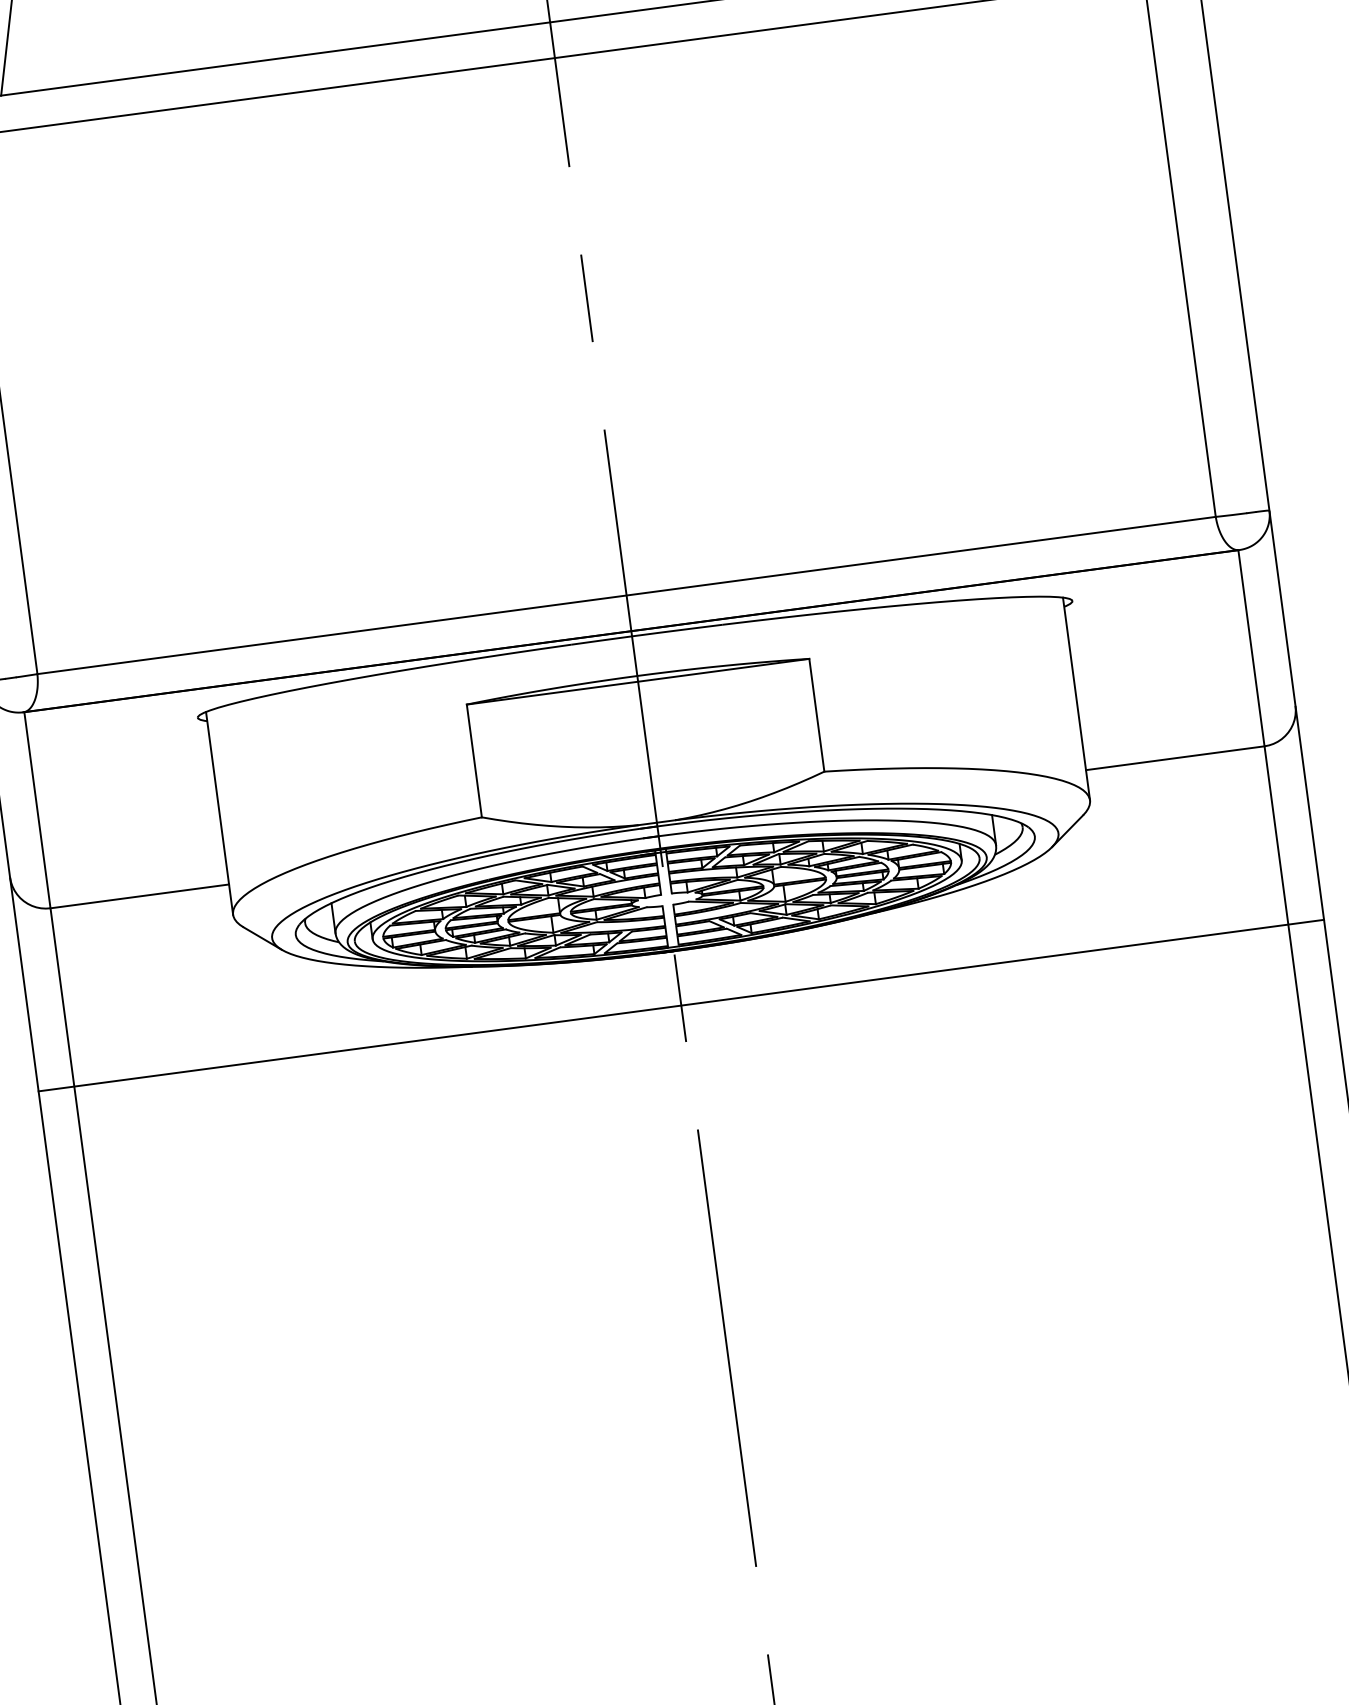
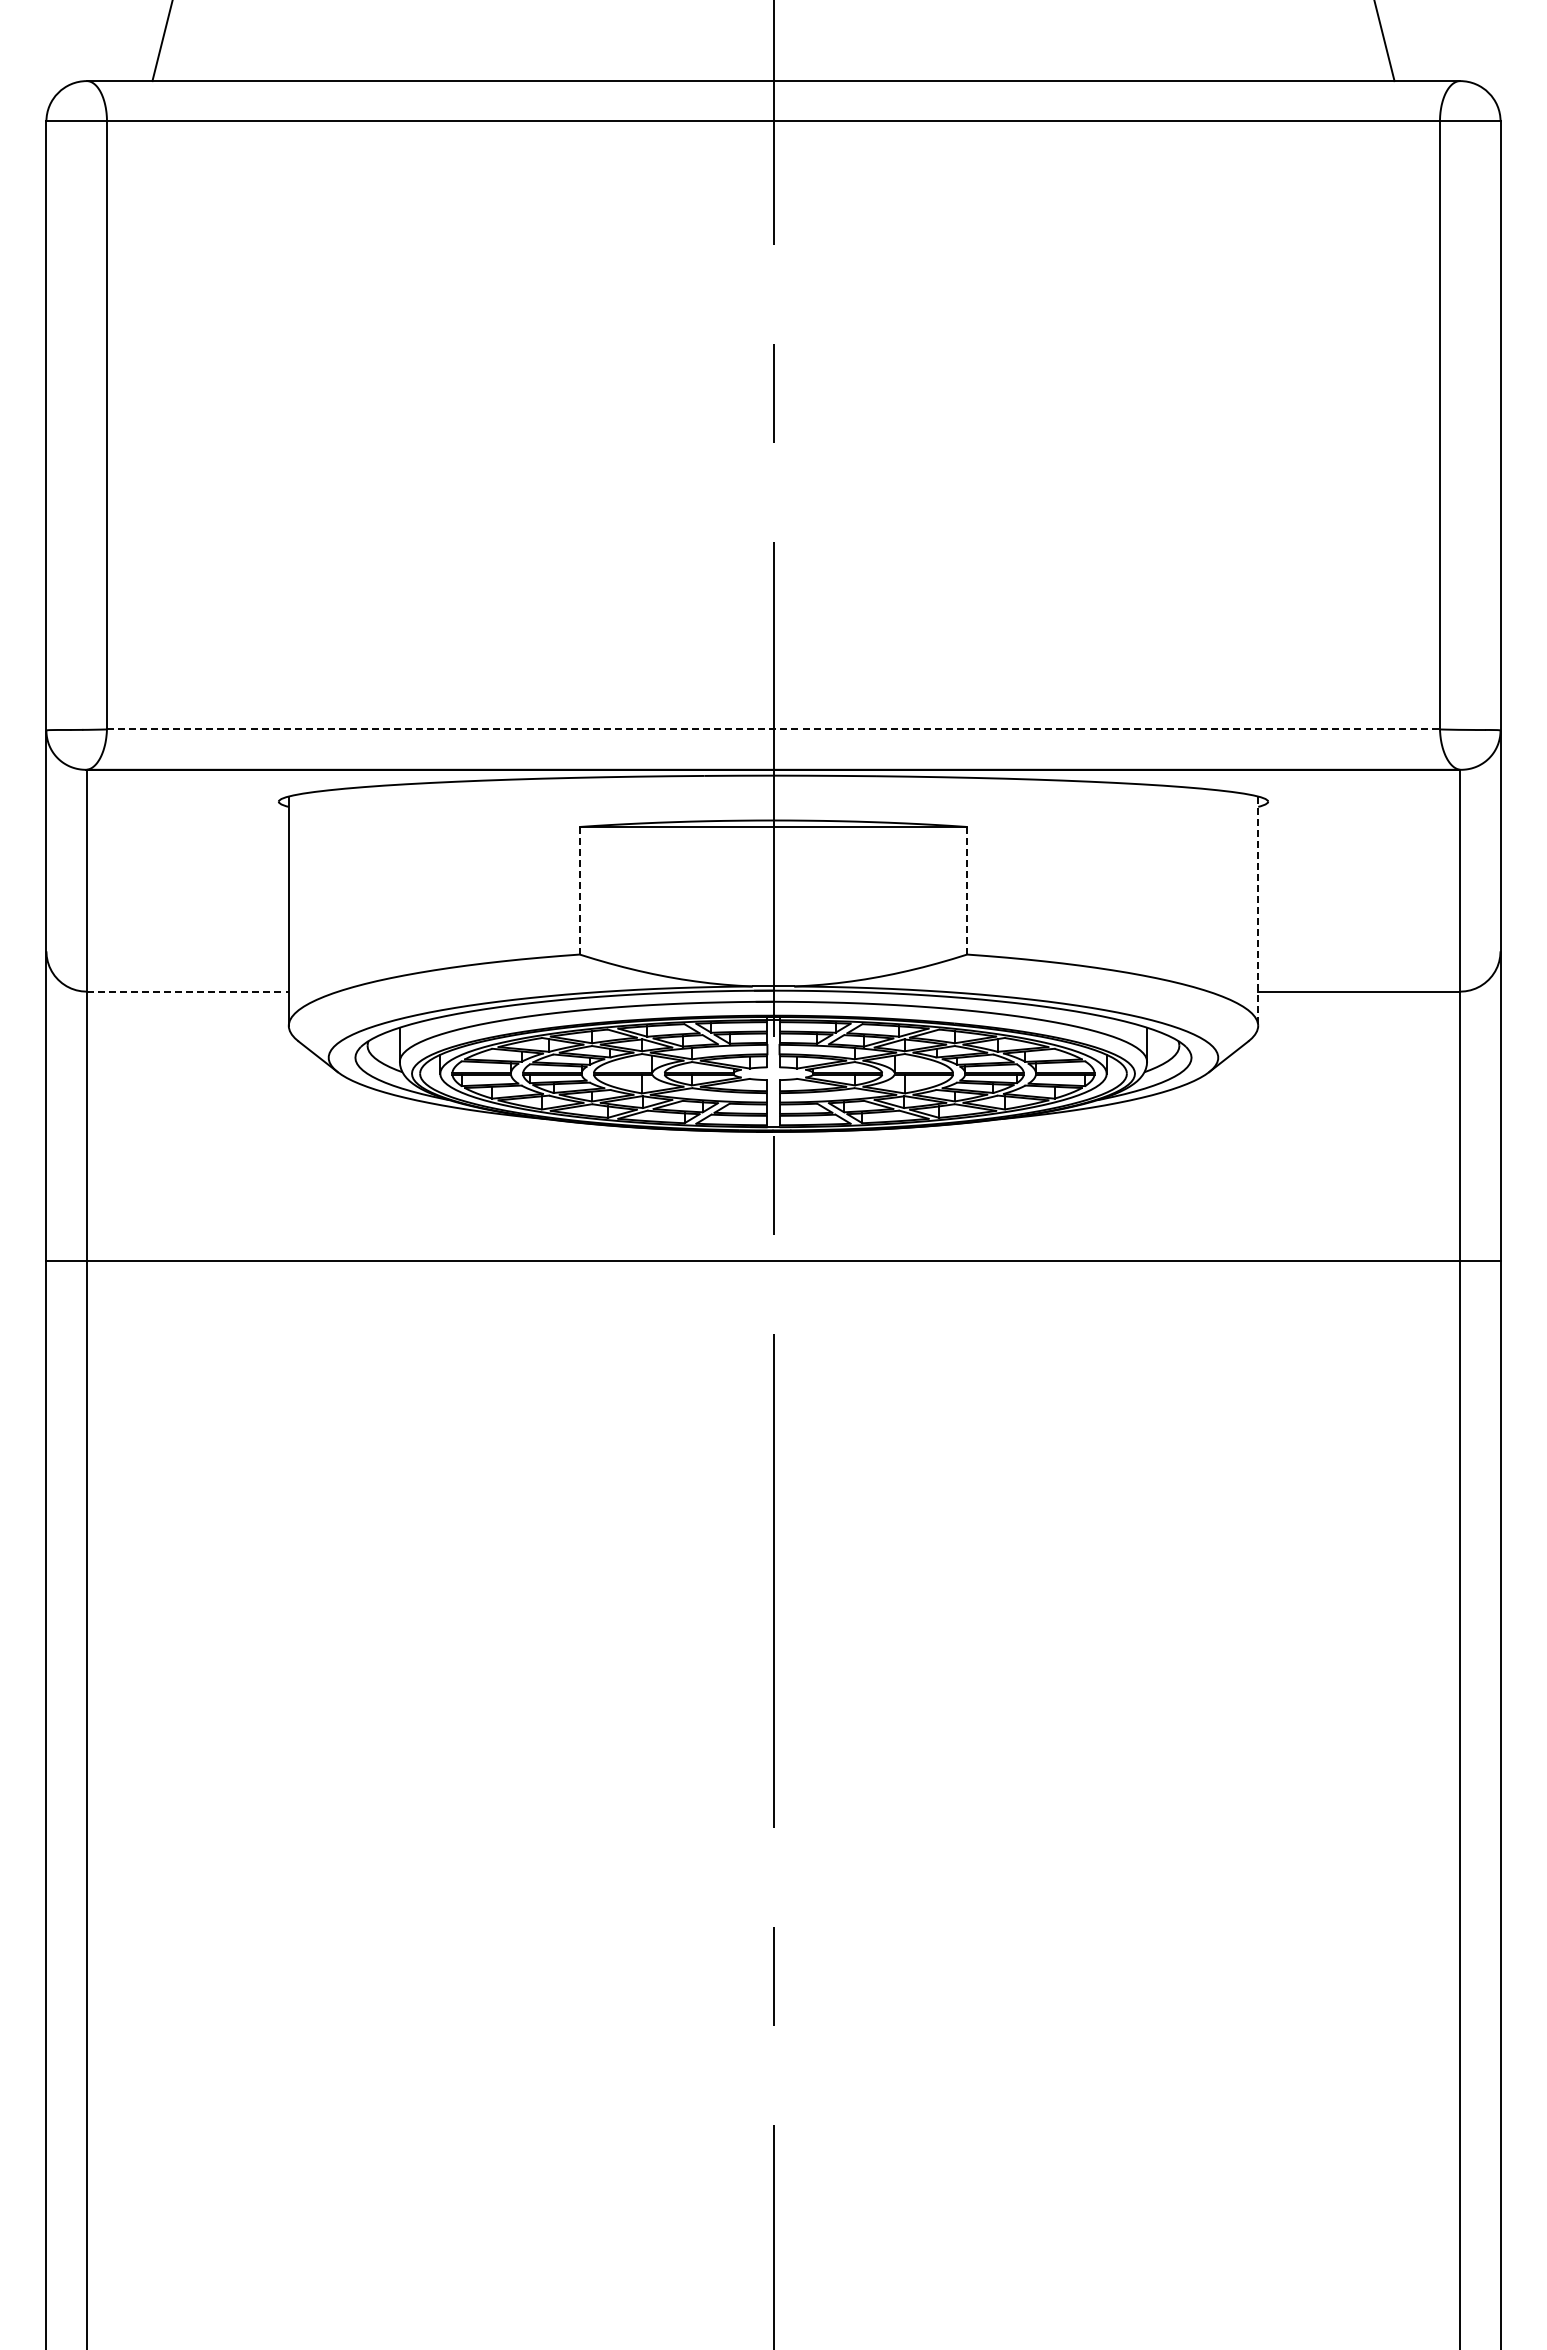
line: (627, 595) -> (774, 729), solid -> dashed
line: (1076, 699) -> (1258, 911), solid -> dashed
line: (817, 714) -> (967, 890), solid -> dashed
line: (474, 760) -> (579, 890), solid -> dashed
line: (139, 896) -> (187, 991), solid -> dashed
line: (681, 1005) -> (773, 1261), moved

